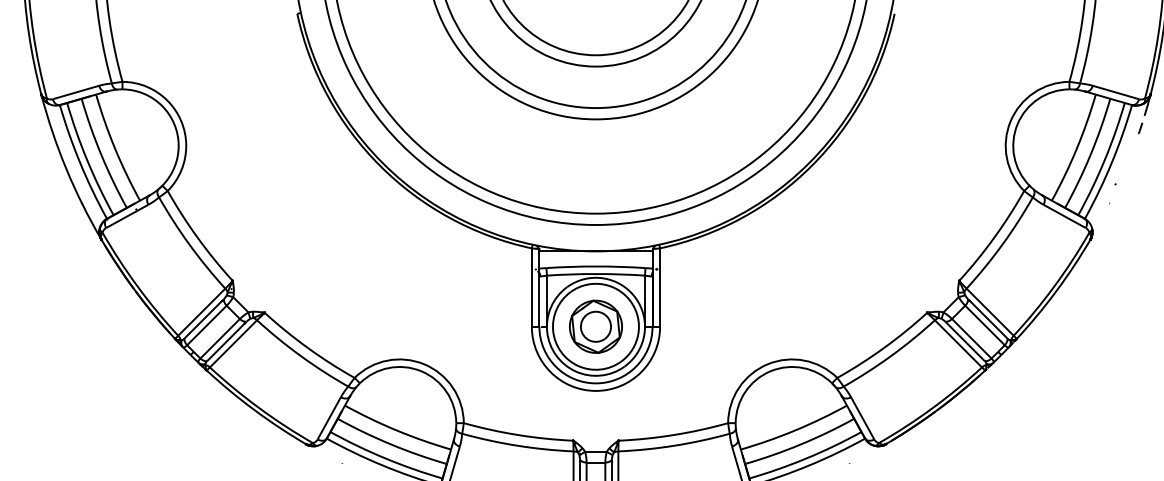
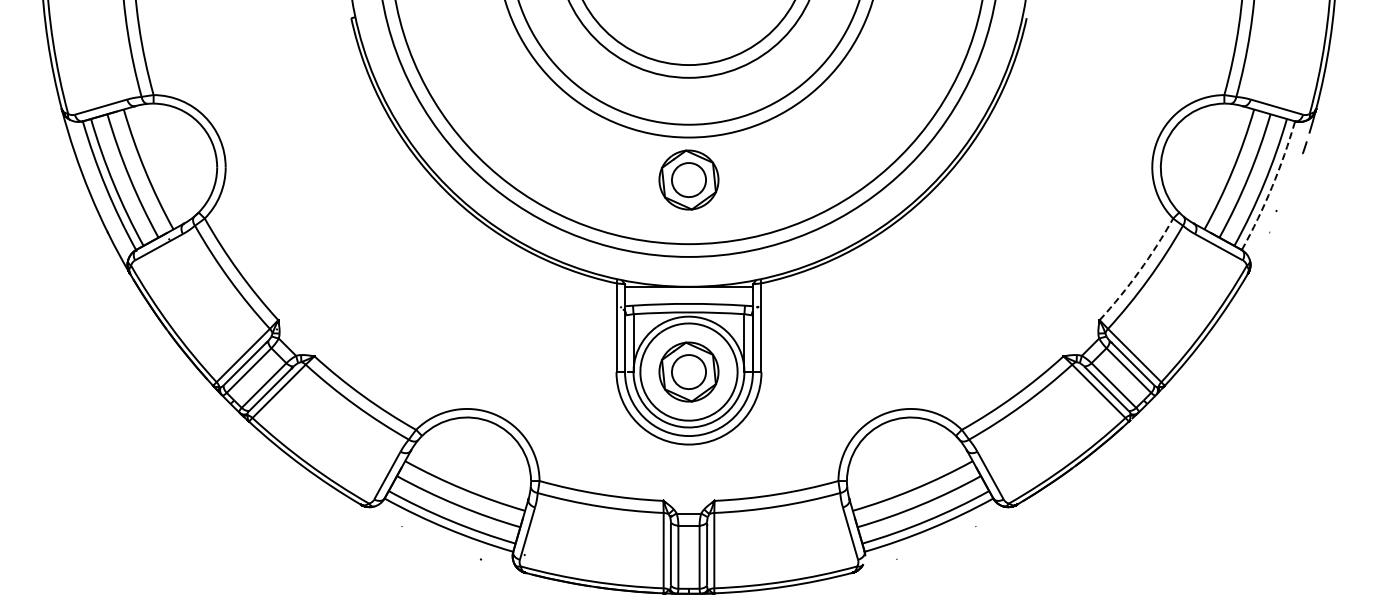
part: (595, 156) -> (688, 179), added
arc: (1112, 163) -> (1272, 187), solid -> dashed
arc: (994, 237) -> (1139, 271), solid -> dashed

